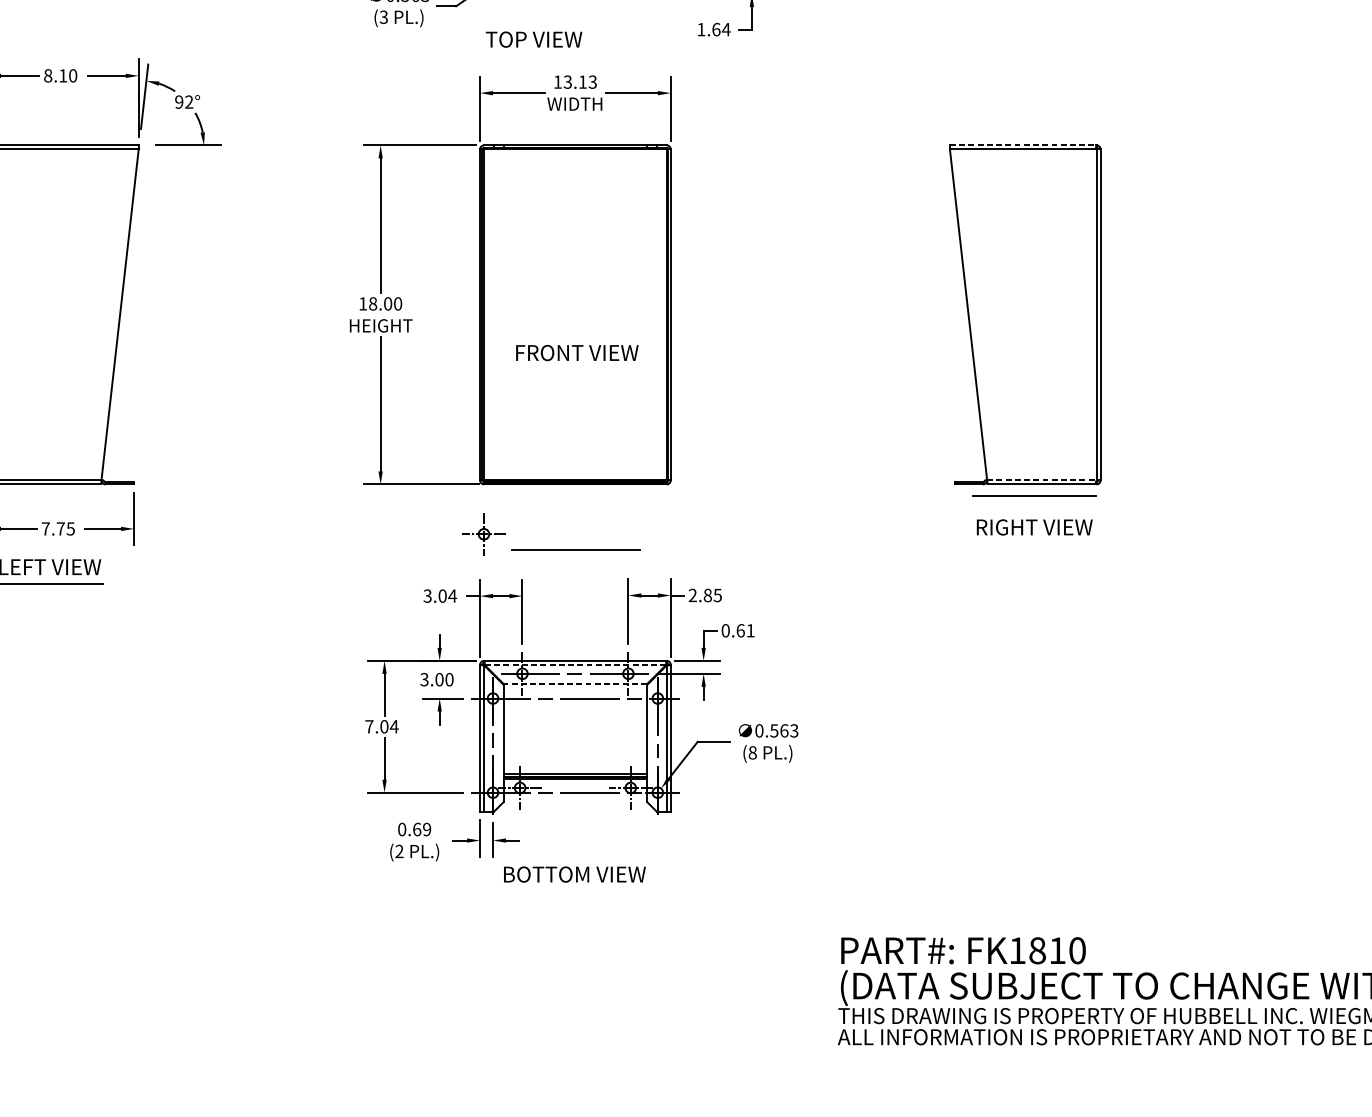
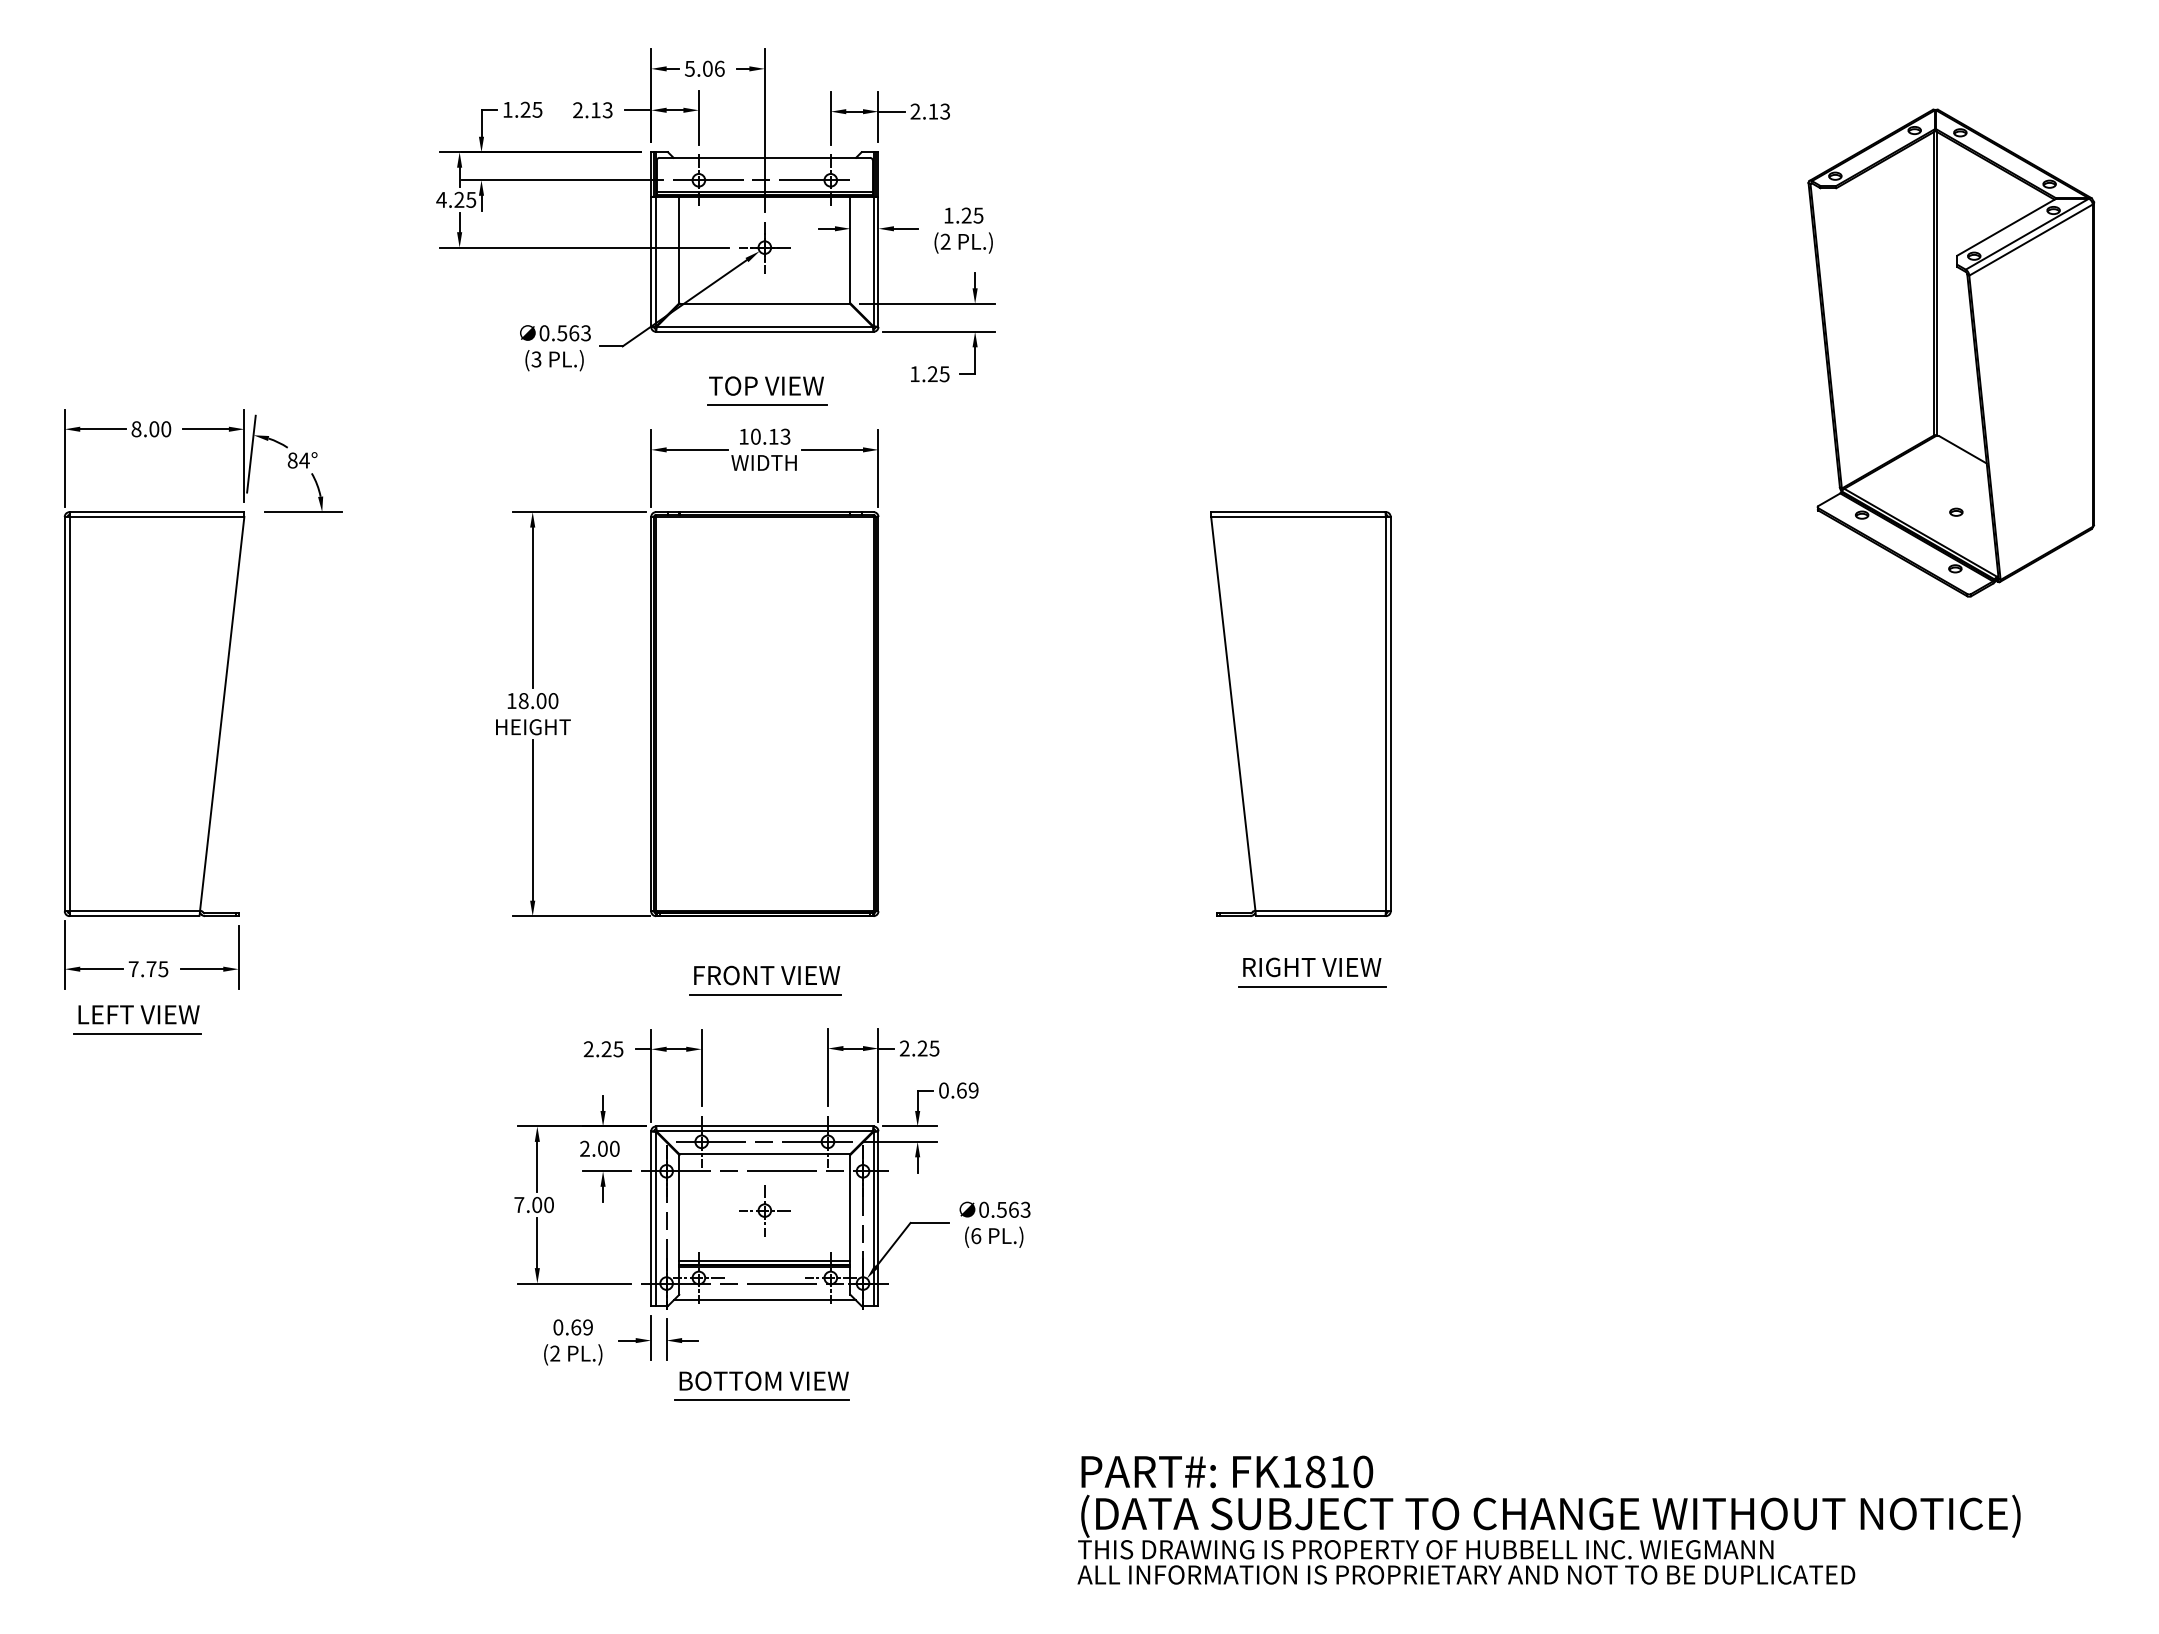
text: (721, 29) -> (938, 374), 1.64 -> 1.25
text: (534, 39) -> (766, 385), moved
line: (577, 55) -> (767, 405), added
text: (63, 76) -> (154, 429), 8.10 -> 8.00
text: (567, 81) -> (755, 436), 13.13 -> 10.13
text: (184, 102) -> (298, 460), 92° -> 84°
line: (1023, 145) -> (1298, 512), dashed -> solid
text: (577, 352) -> (767, 975), moved
line: (1042, 480) -> (1321, 911), dashed -> solid
line: (1034, 495) -> (1312, 986), moved
part: (483, 534) -> (764, 1210), moved
text: (707, 595) -> (922, 1048), 2.85 -> 2.25
text: (440, 596) -> (603, 1049), 3.04 -> 2.25
text: (750, 630) -> (973, 1090), 0.61 -> 0.69
line: (575, 665) -> (764, 1131), dashed -> solid
text: (424, 679) -> (584, 1148), 3.00 -> 2.00
line: (575, 684) -> (764, 1154), dashed -> solid
text: (393, 727) -> (548, 1205), 7.04 -> 7.00
text: (753, 753) -> (976, 1236), (8 -> (6
line: (575, 806) -> (764, 1300), added
line: (572, 890) -> (761, 1400), added

